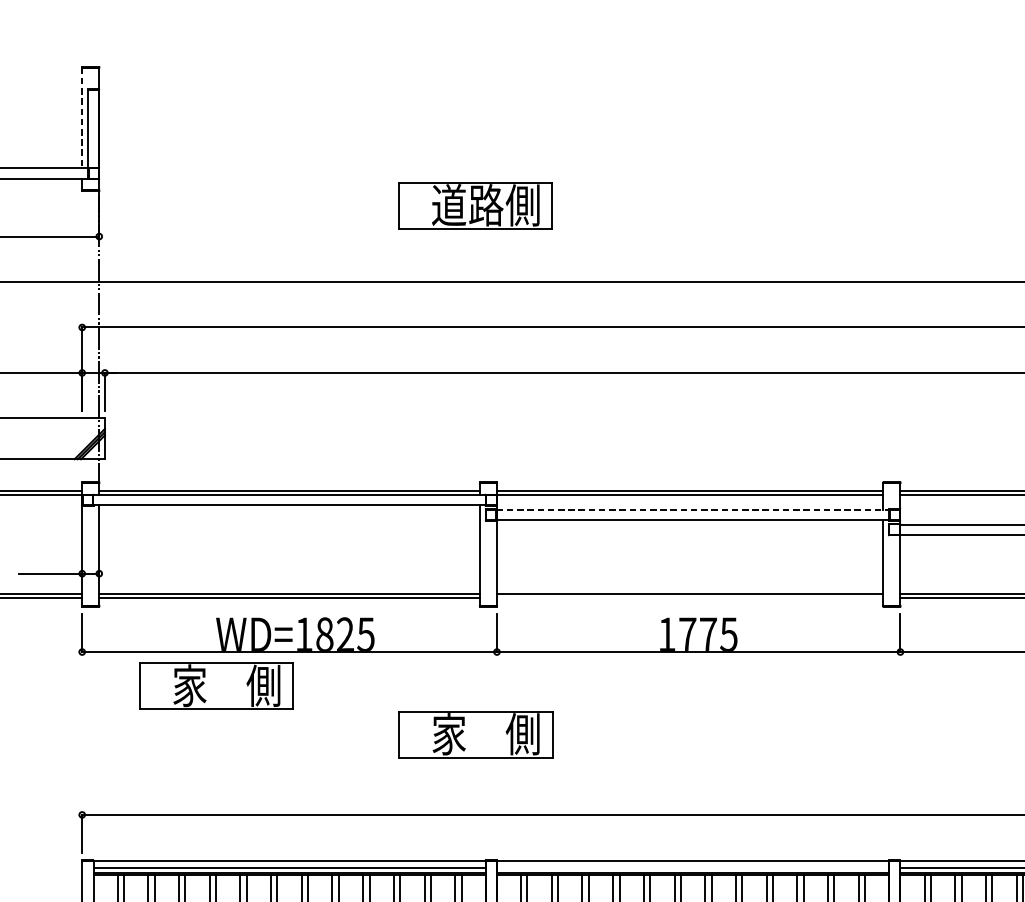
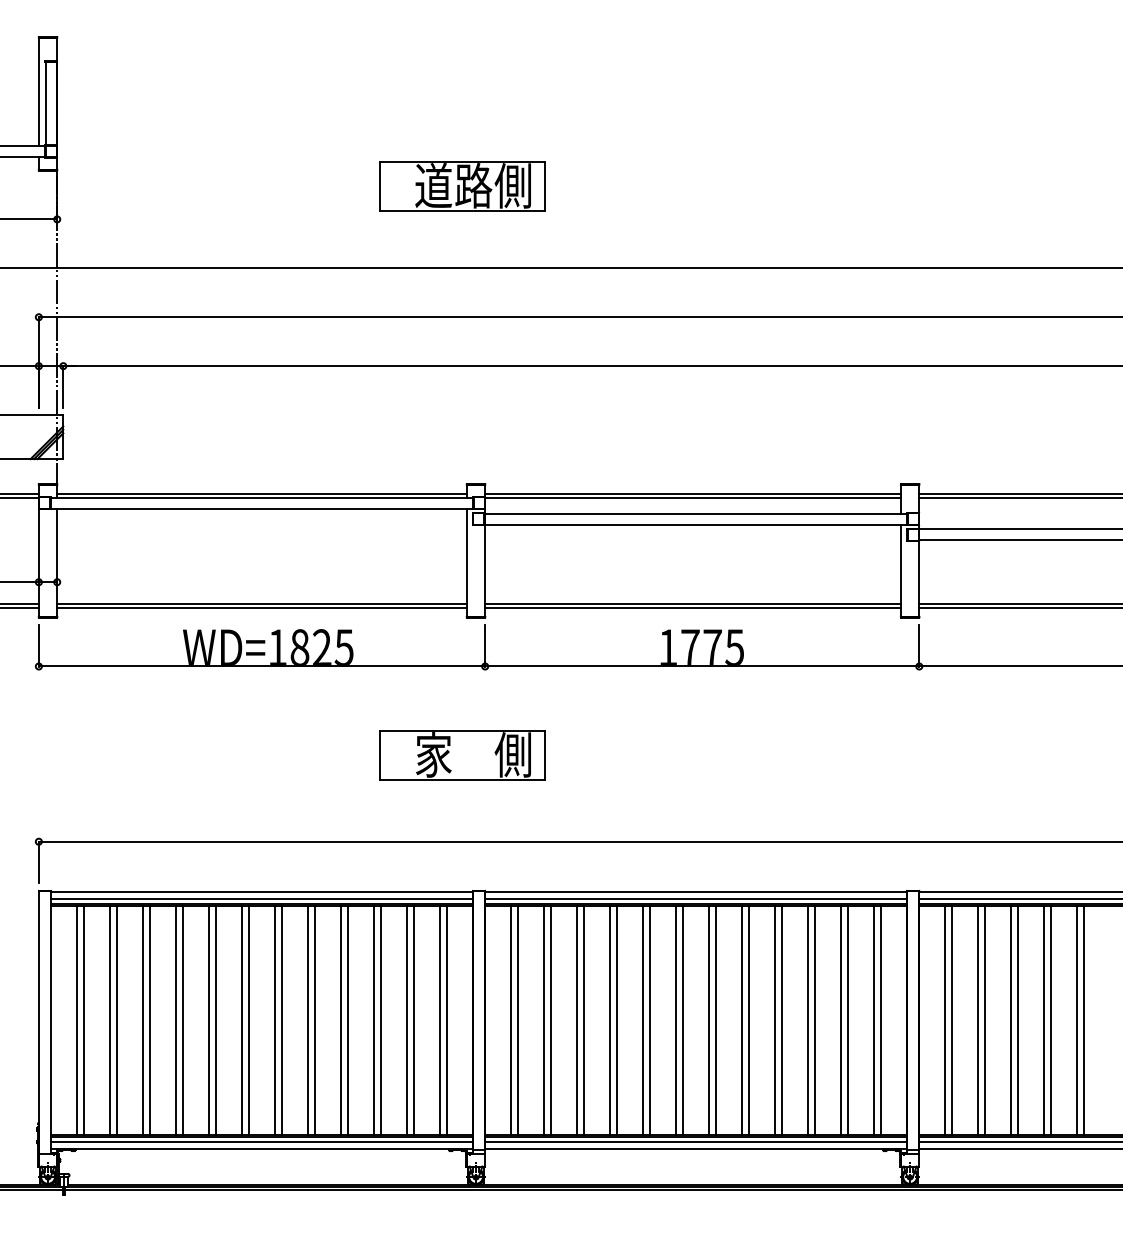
line: (81, 118) -> (38, 92), dashed -> solid
line: (693, 509) -> (696, 513), dashed -> solid
line: (689, 598) -> (692, 608), added
part: (216, 686) -> (183, 703), removed
line: (693, 867) -> (696, 898), added

